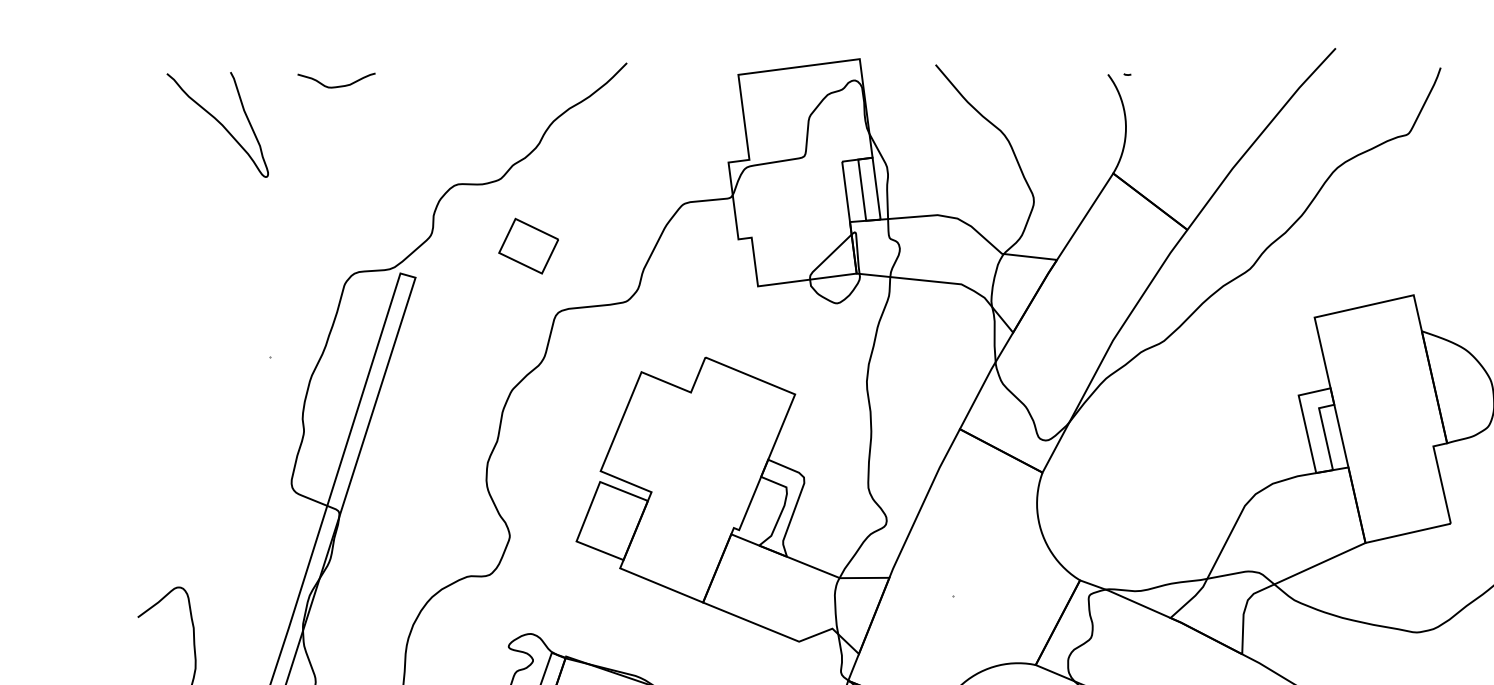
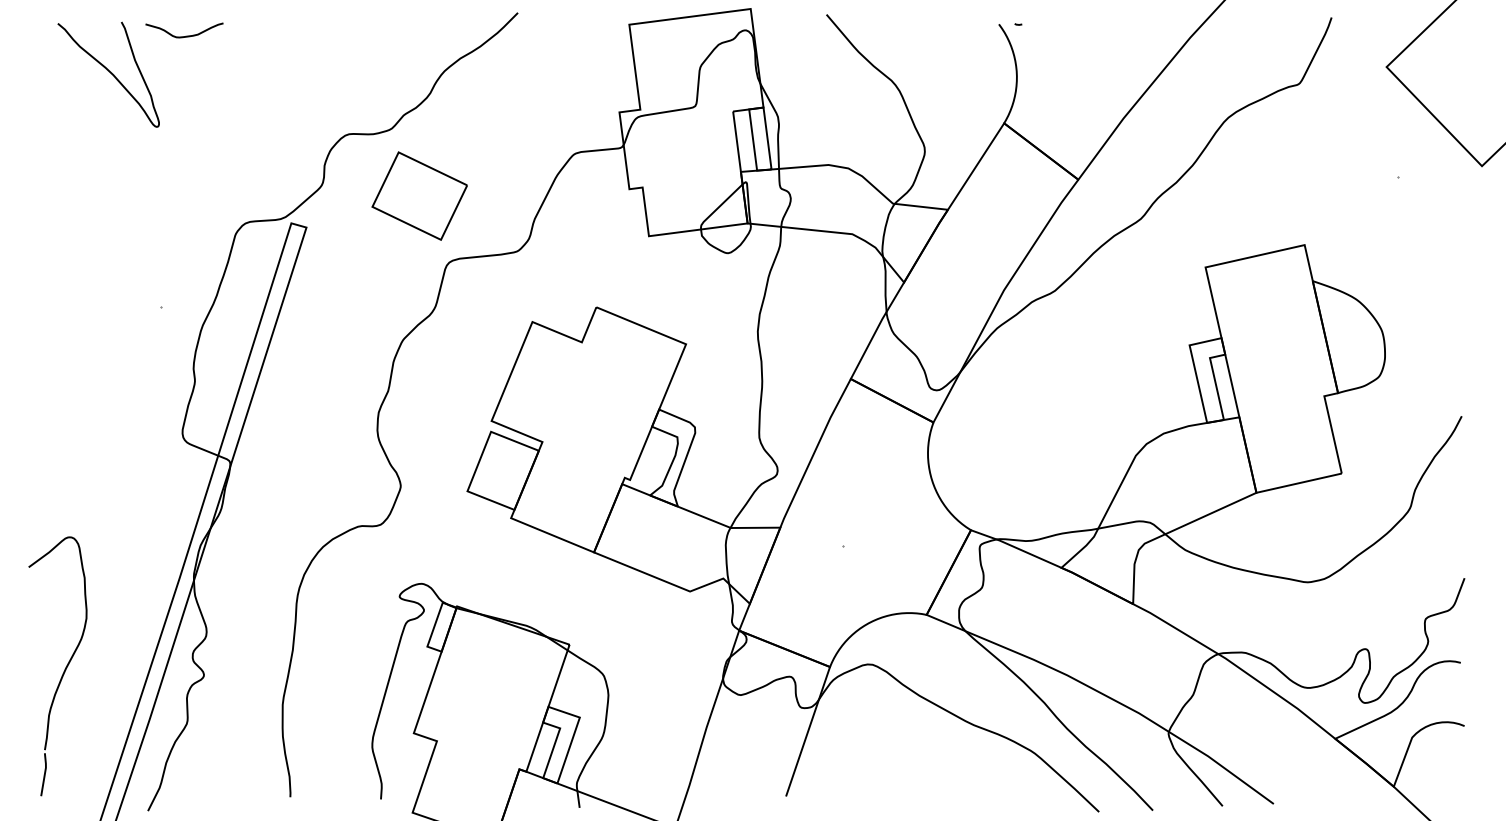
curve: (338, 85) -> (186, 35), moved
part: (528, 245) -> (419, 195), size x1.6

